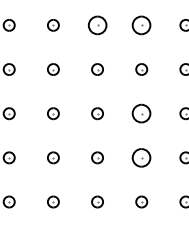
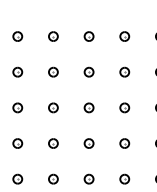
part: (96, 25) -> (88, 36), size x0.62
part: (141, 25) -> (124, 36), size x0.62
part: (141, 113) -> (124, 107), size x0.62
part: (141, 157) -> (124, 143), size x0.62

